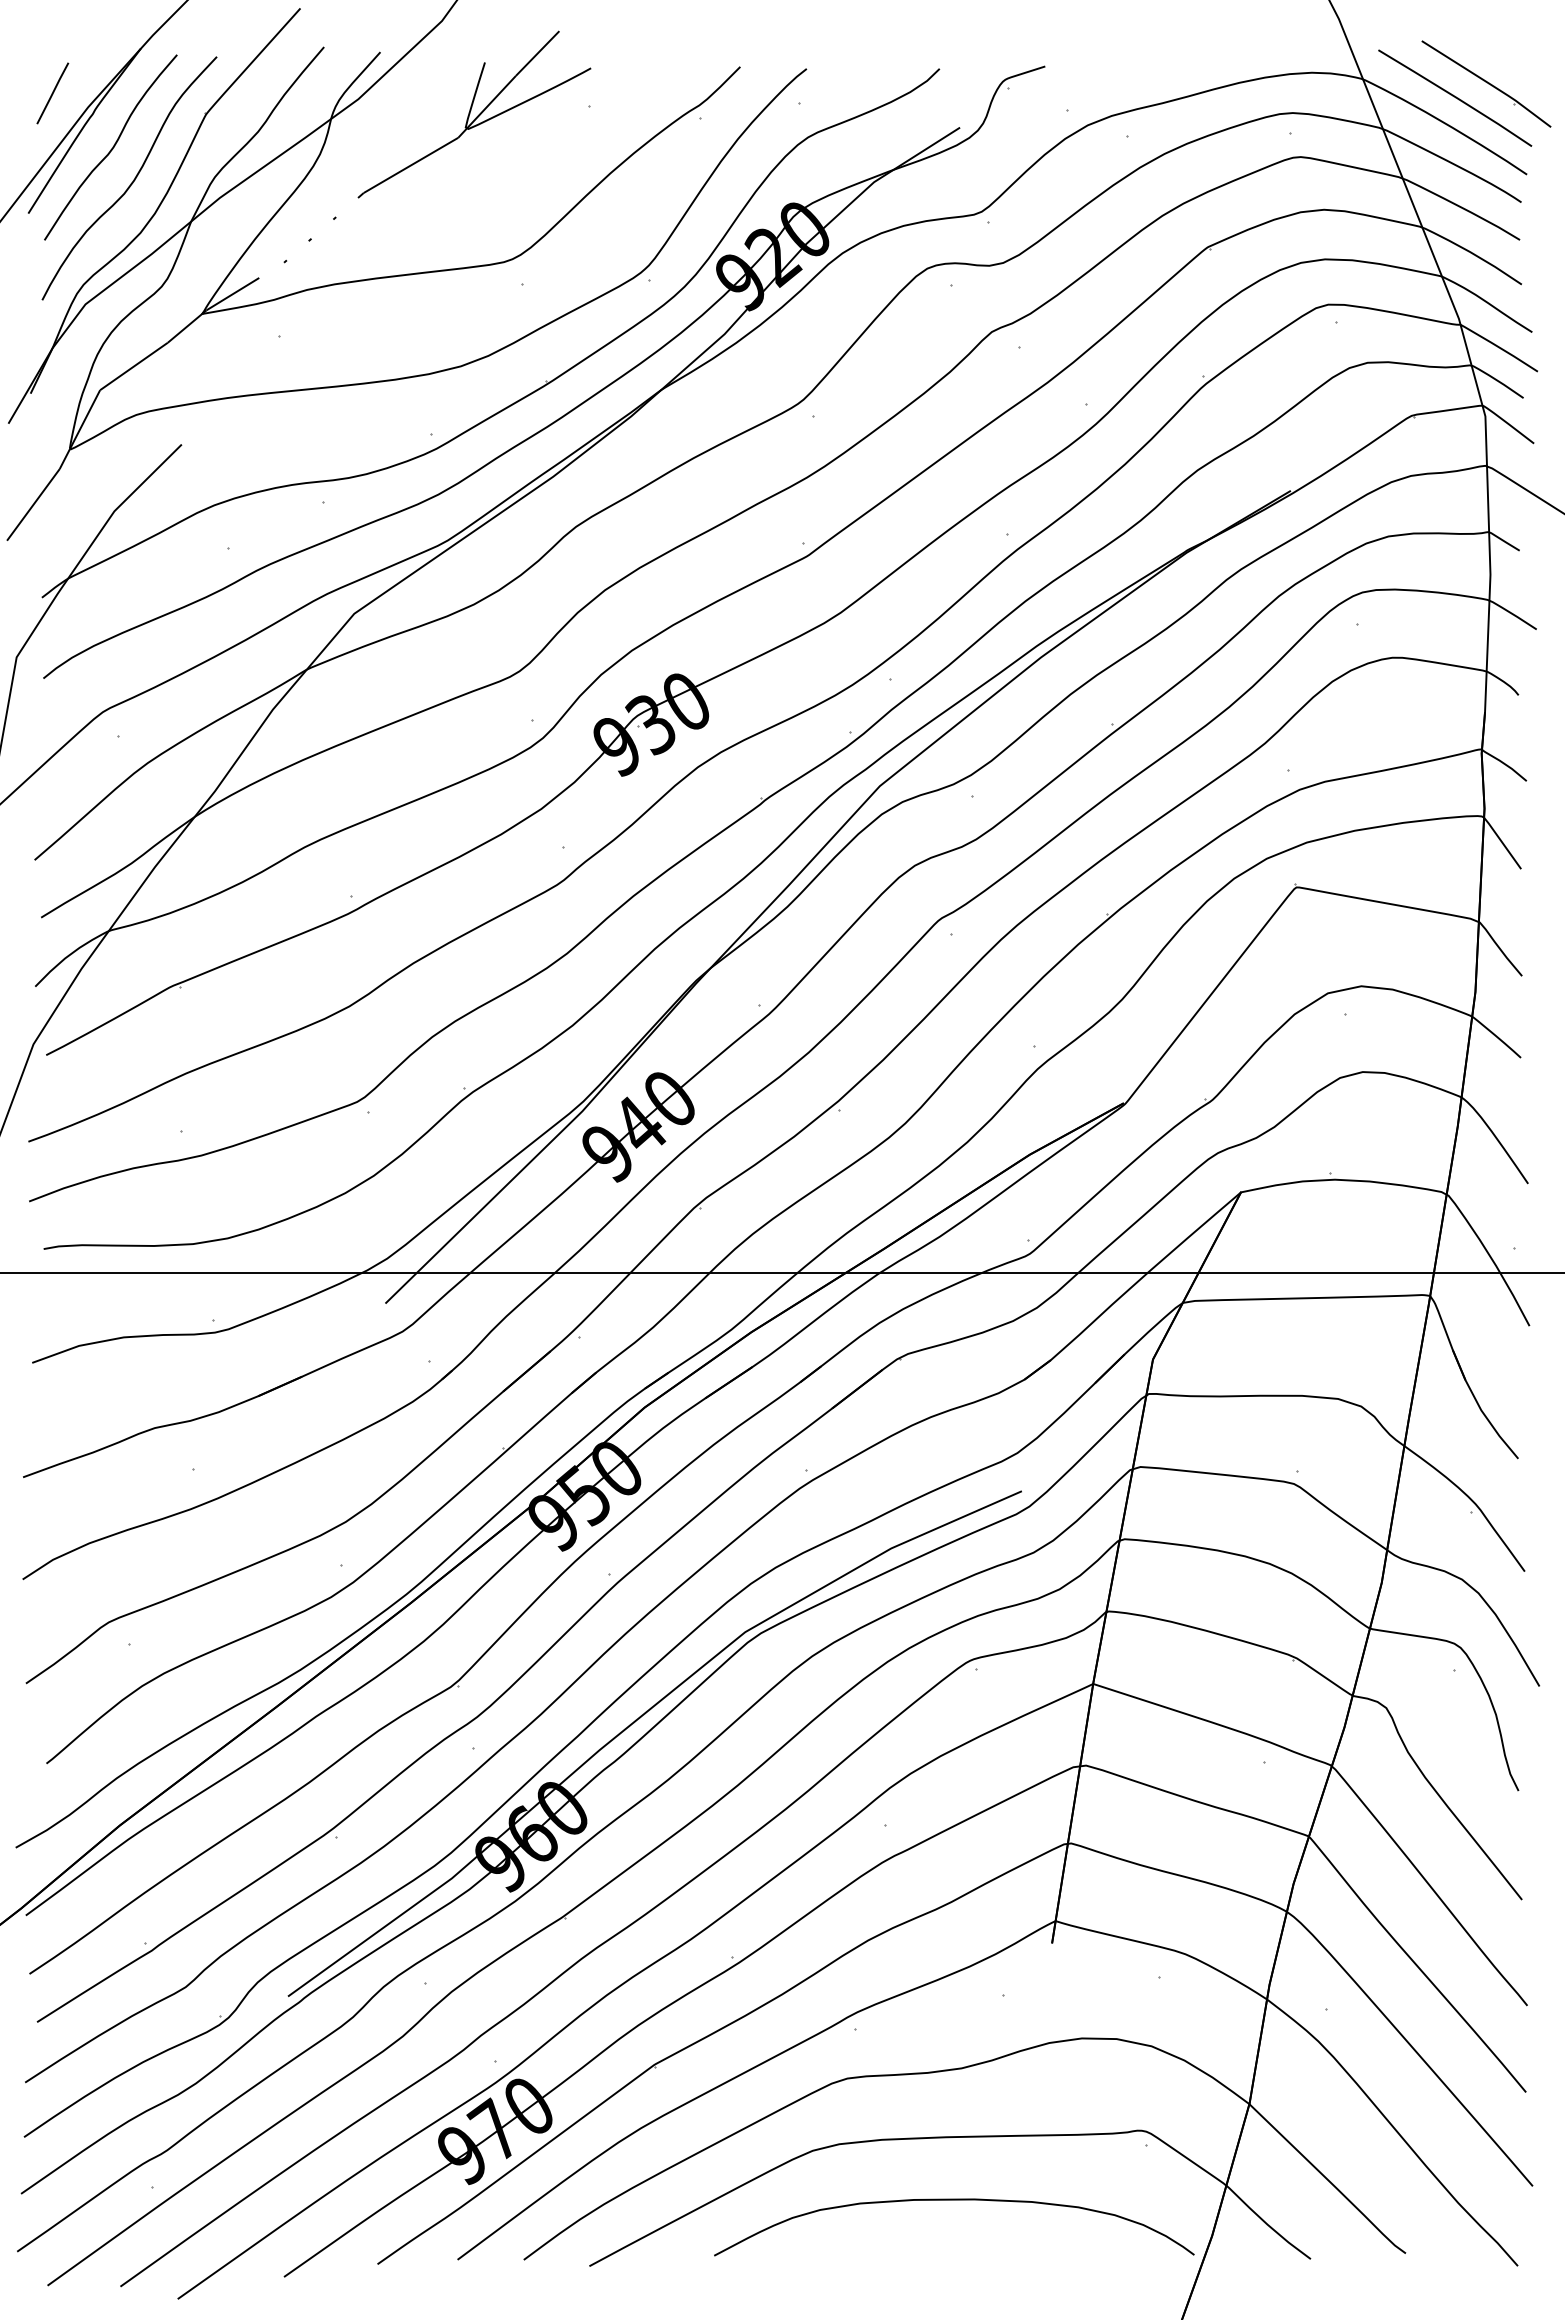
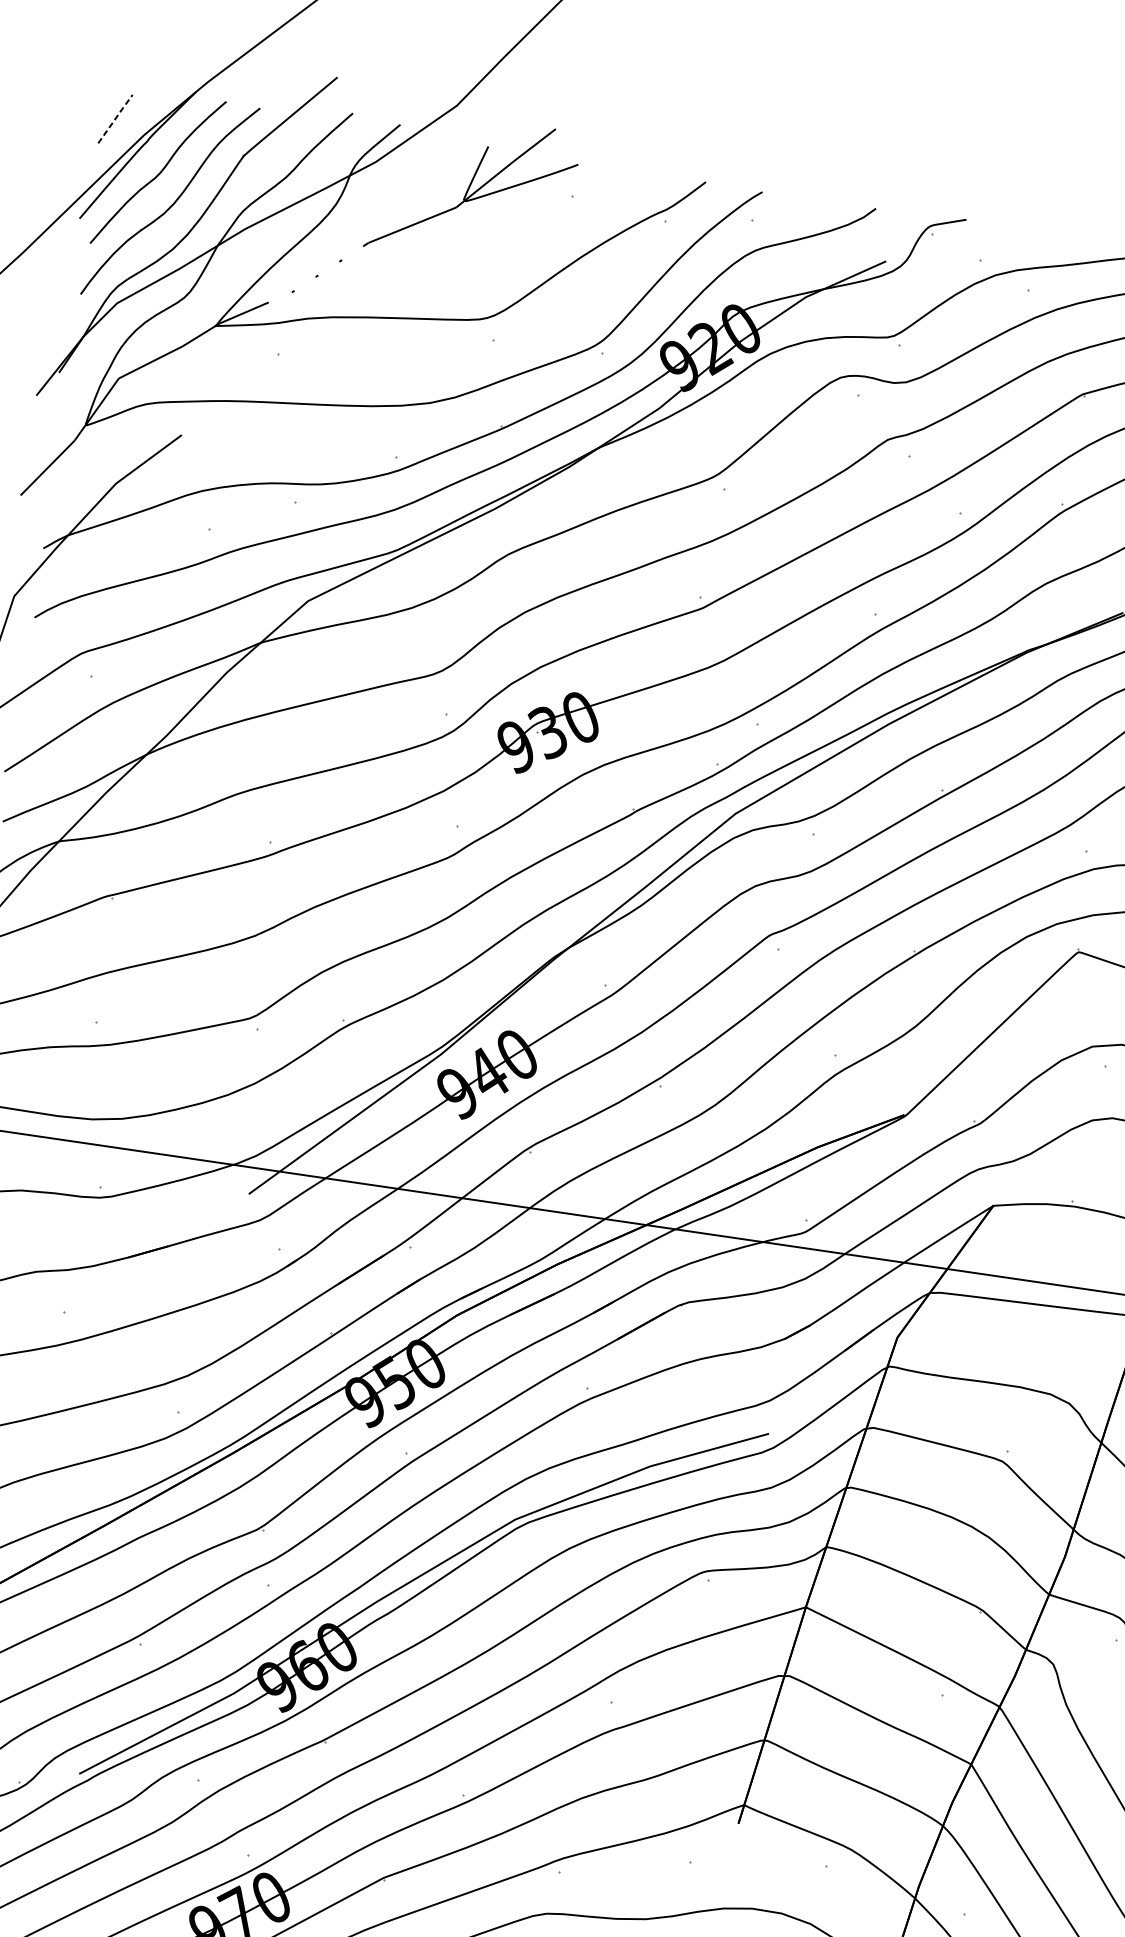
line: (53, 92) -> (116, 118), solid -> dashed

